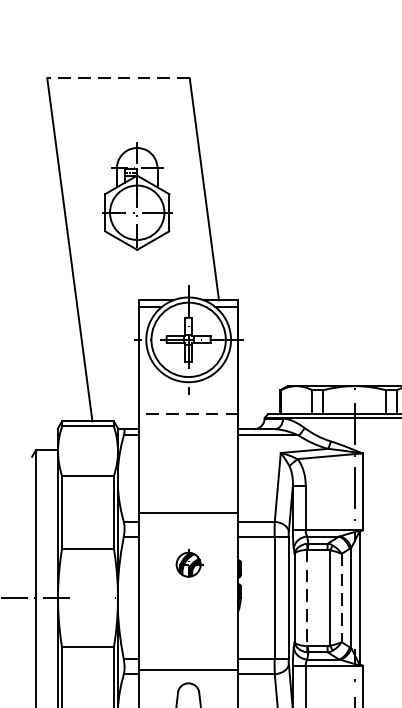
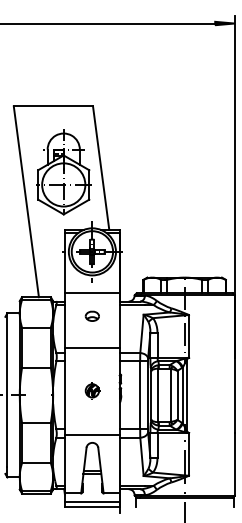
line: (118, 78) -> (53, 106), dashed -> solid
part: (136, 197) -> (63, 172), size x1.43
line: (187, 412) -> (91, 292), dashed -> solid
part: (187, 454) -> (91, 315), added
part: (188, 564) -> (92, 390), moved
line: (307, 598) -> (158, 395), dashed -> solid
line: (341, 598) -> (177, 395), dashed -> solid

